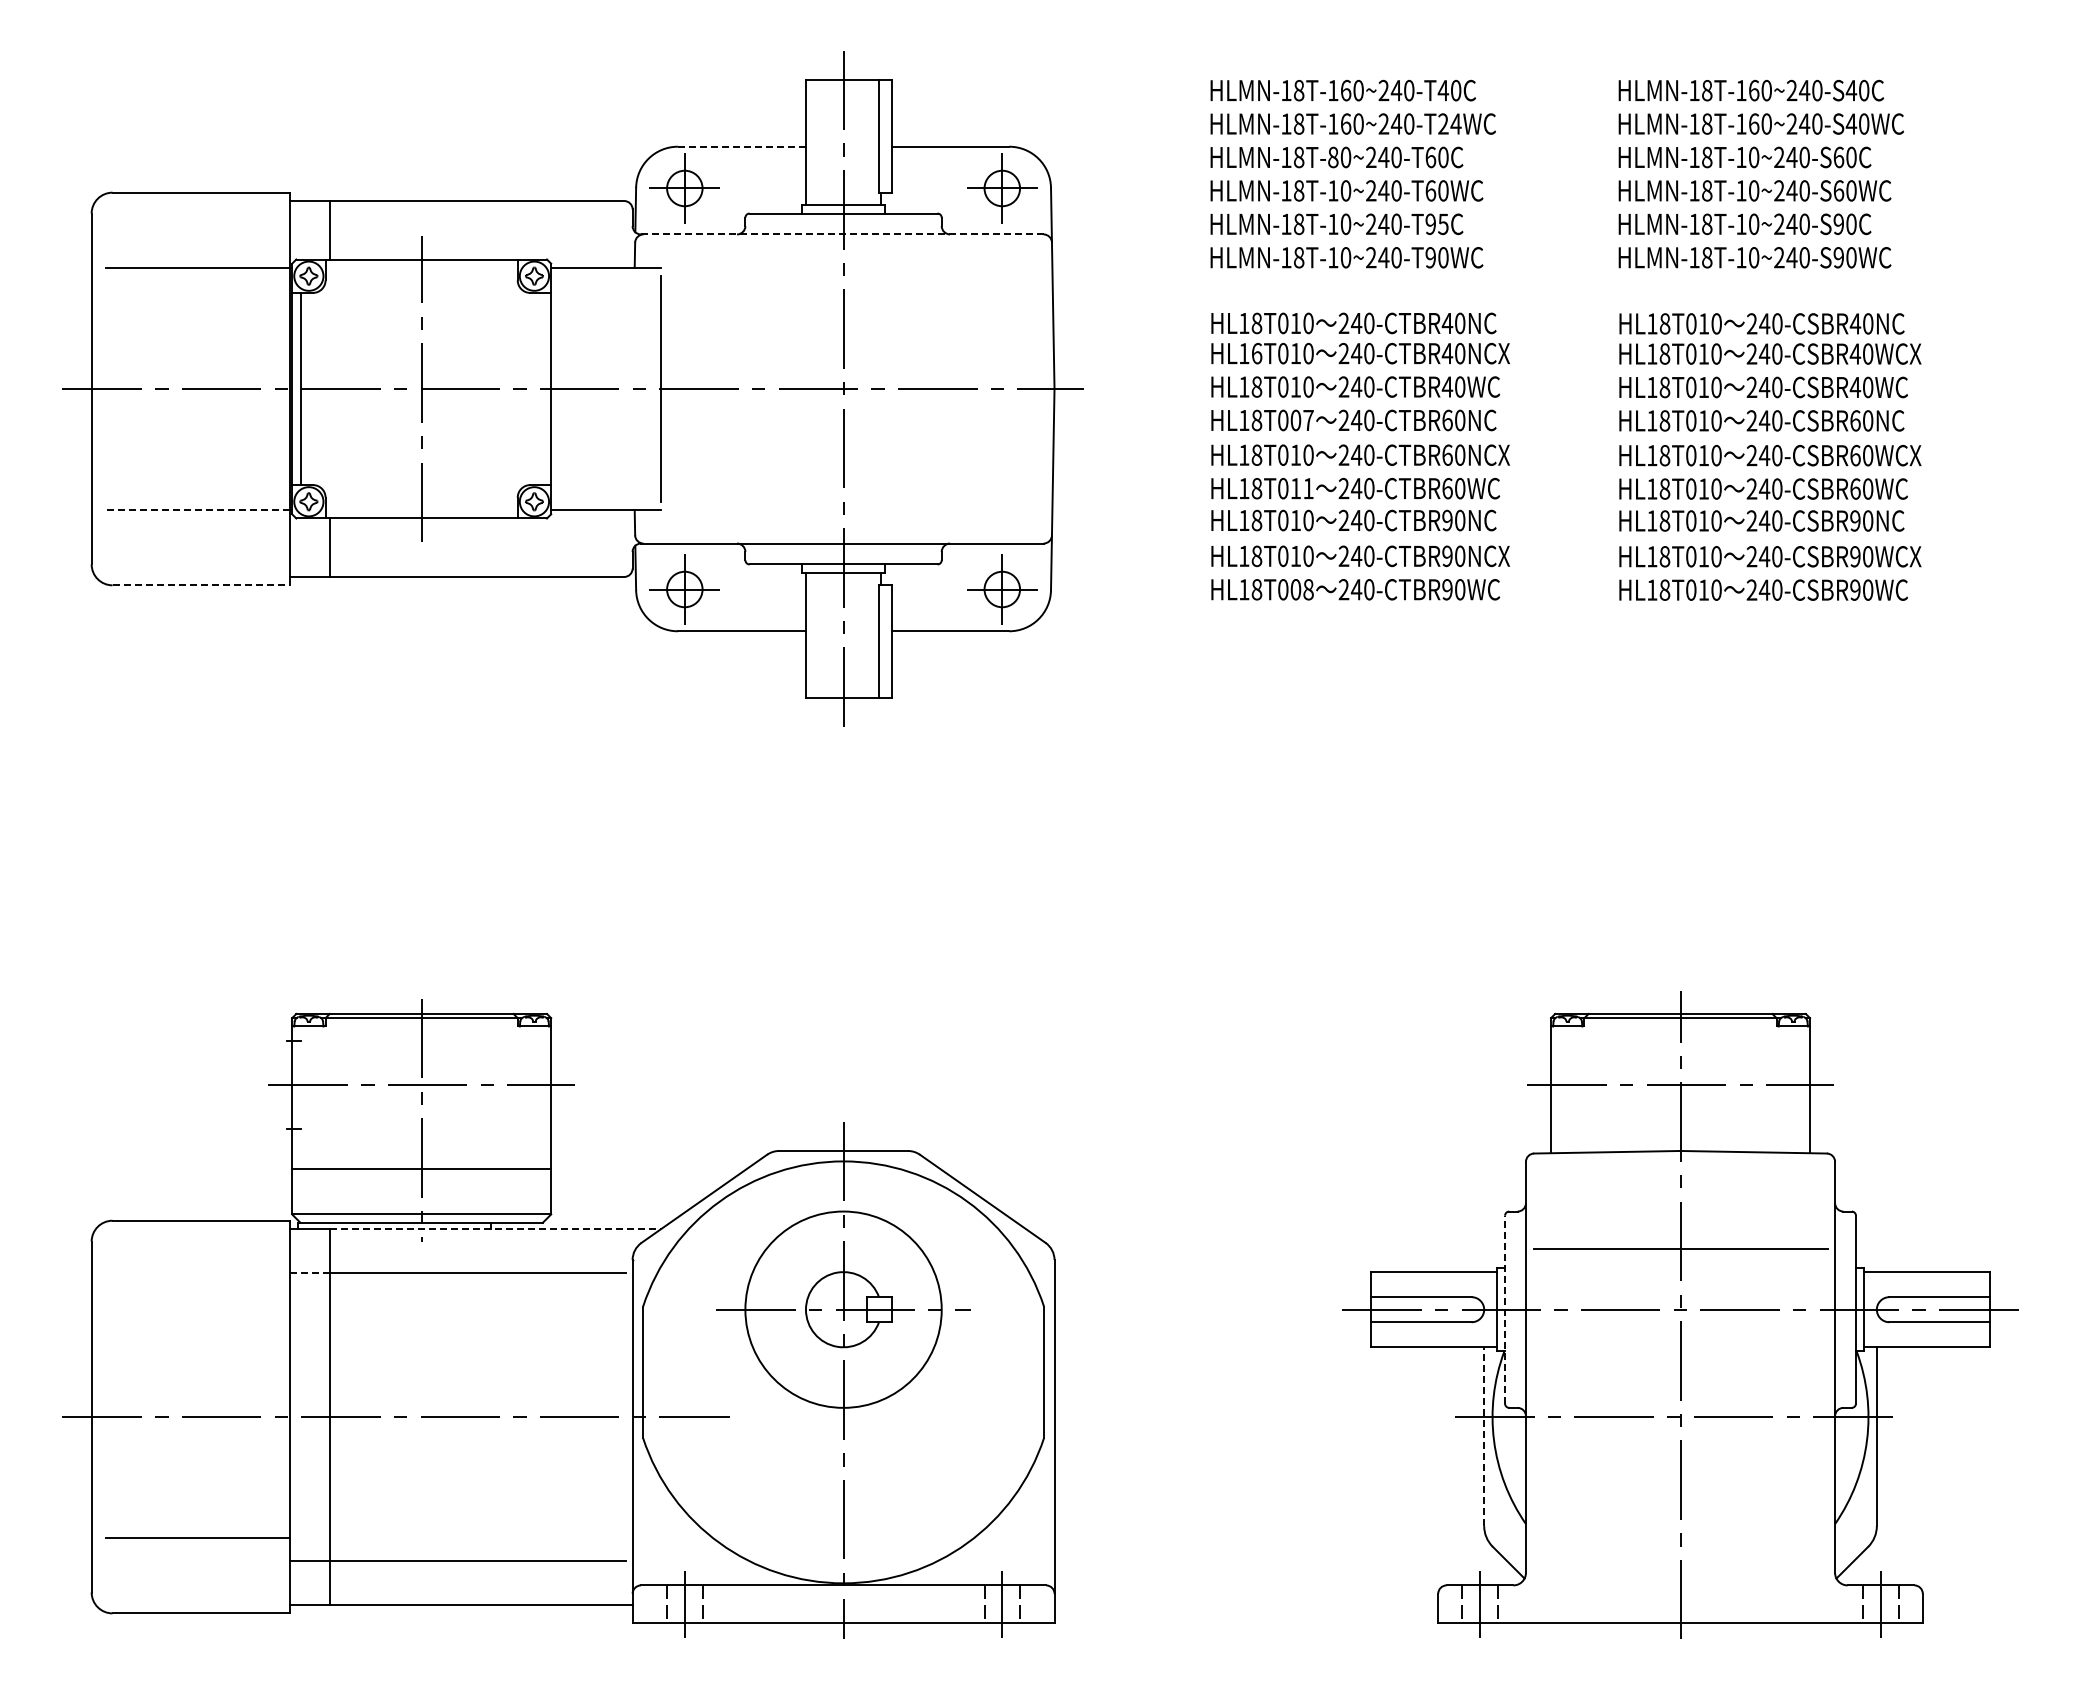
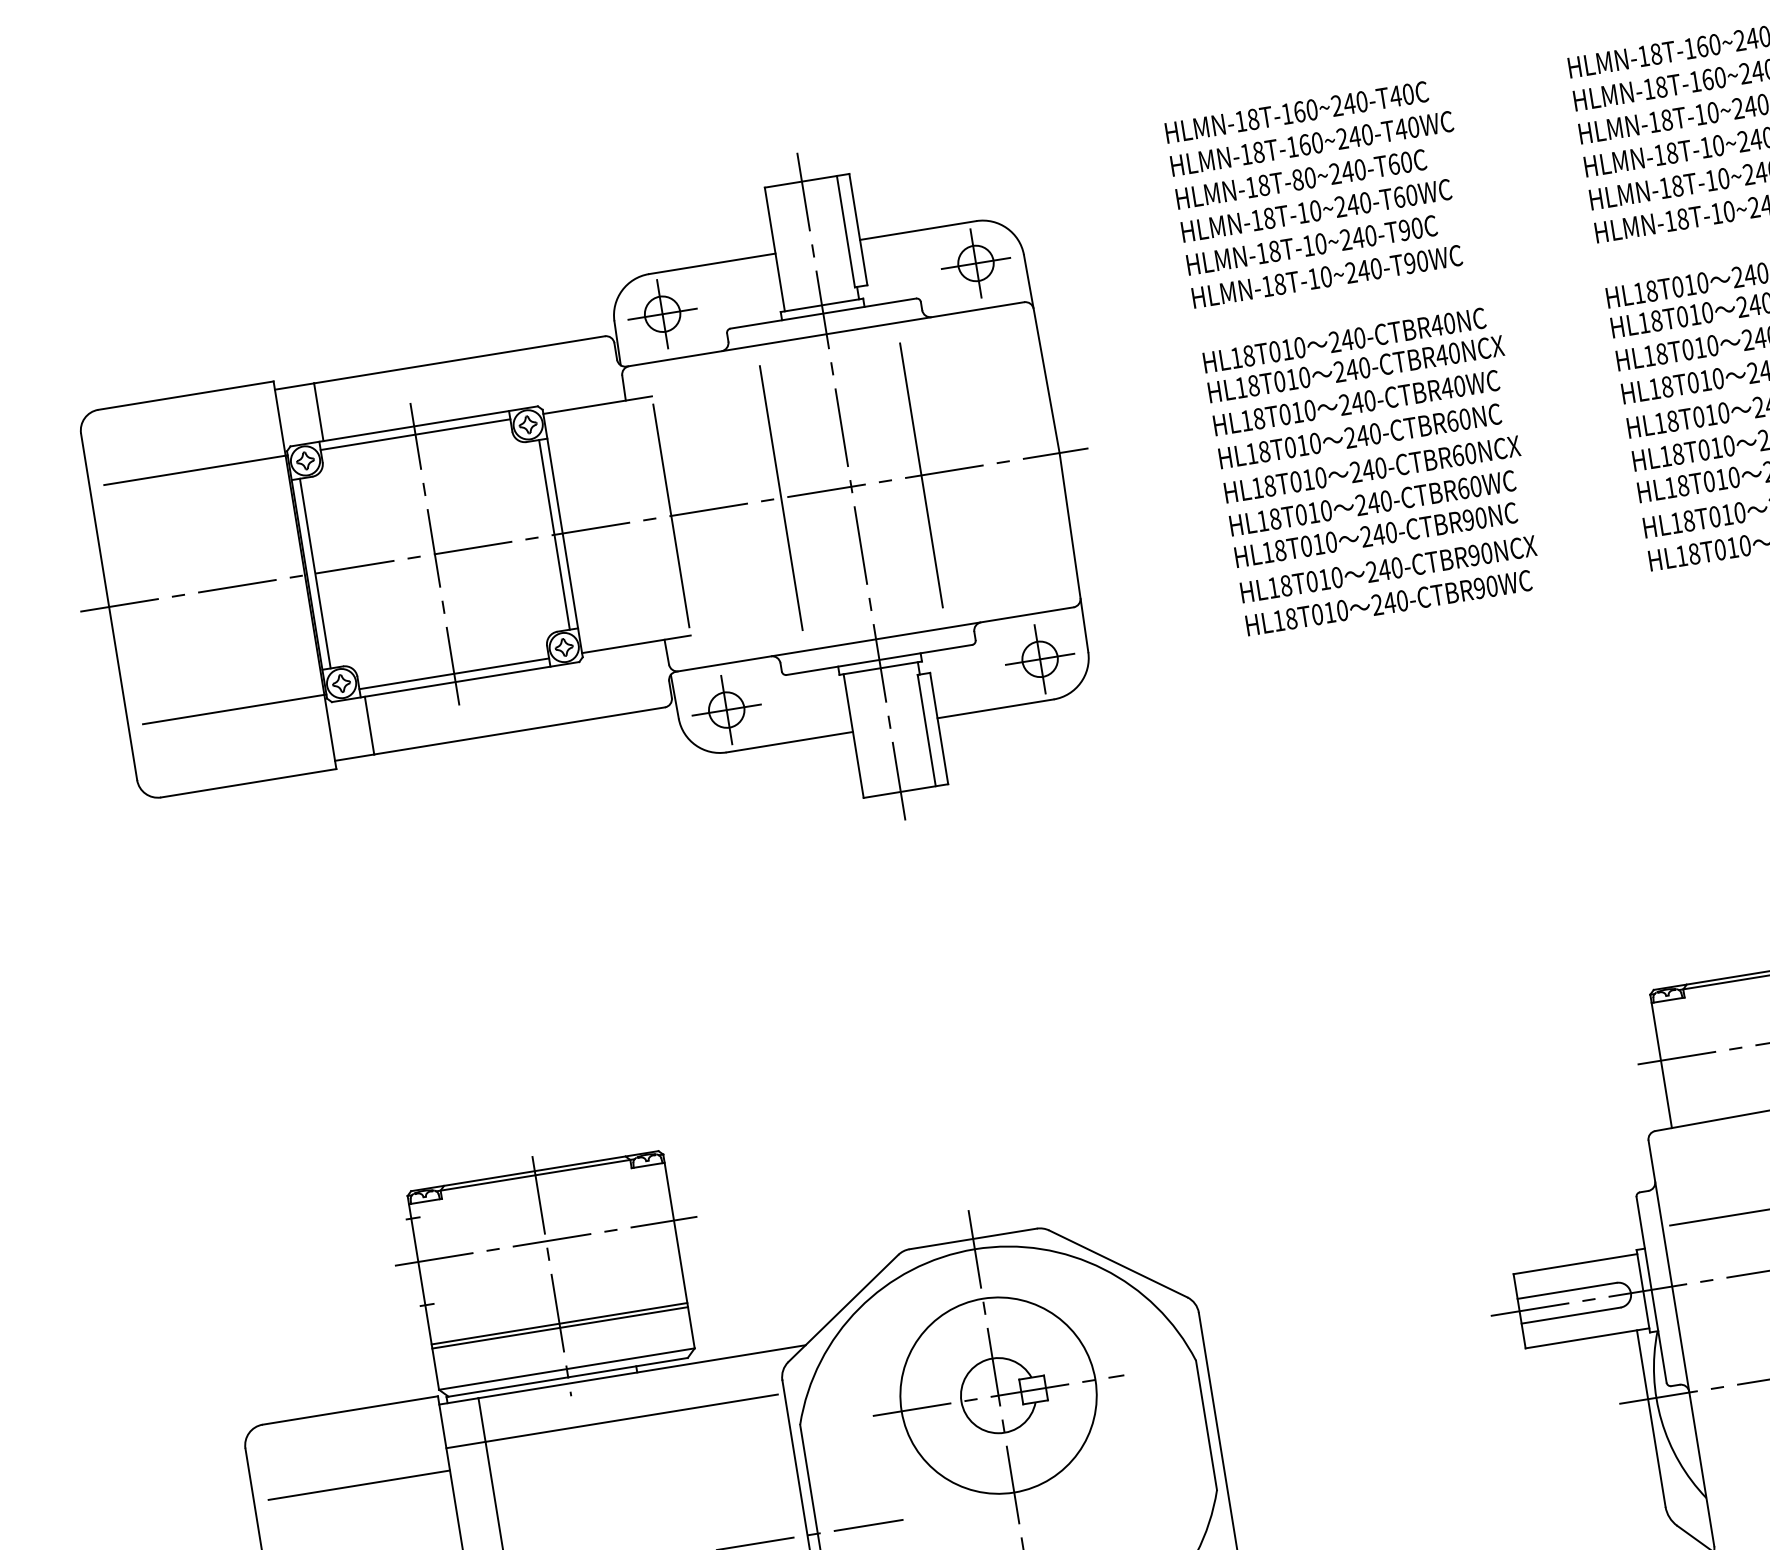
text: (1449, 123) -> (1407, 127), HLMN-18T-160~240-T24WC -> HLMN-18T-160~240-T40WC
line: (741, 146) -> (711, 263), dashed -> solid
text: (1443, 223) -> (1417, 227), HLMN-18T-10~240-T95C -> HLMN-18T-10~240-T90C
line: (842, 234) -> (825, 334), dashed -> solid
line: (421, 267) -> (415, 434), added
text: (1256, 353) -> (1253, 385), HL16T010 -> HL18T010
line: (542, 388) -> (554, 534), added
line: (772, 388) -> (781, 497), added
line: (914, 388) -> (921, 474), added
text: (1301, 420) -> (1308, 444), HL18T007 -> HL18T010
text: (1308, 488) -> (1326, 510), HL18T011 -> HL18T010
line: (198, 510) -> (234, 709), dashed -> solid
line: (421, 510) -> (454, 674), added
line: (201, 585) -> (248, 783), dashed -> solid
text: (1301, 589) -> (1335, 611), HL18T008 -> HL18T010
line: (421, 1172) -> (560, 1327), added
line: (495, 1229) -> (642, 1372), dashed -> solid
line: (309, 1273) -> (465, 1445), dashed -> solid
line: (198, 1295) -> (359, 1484), added
line: (1505, 1309) -> (1651, 1289), dashed -> solid
line: (1484, 1436) -> (1651, 1418), dashed -> solid

